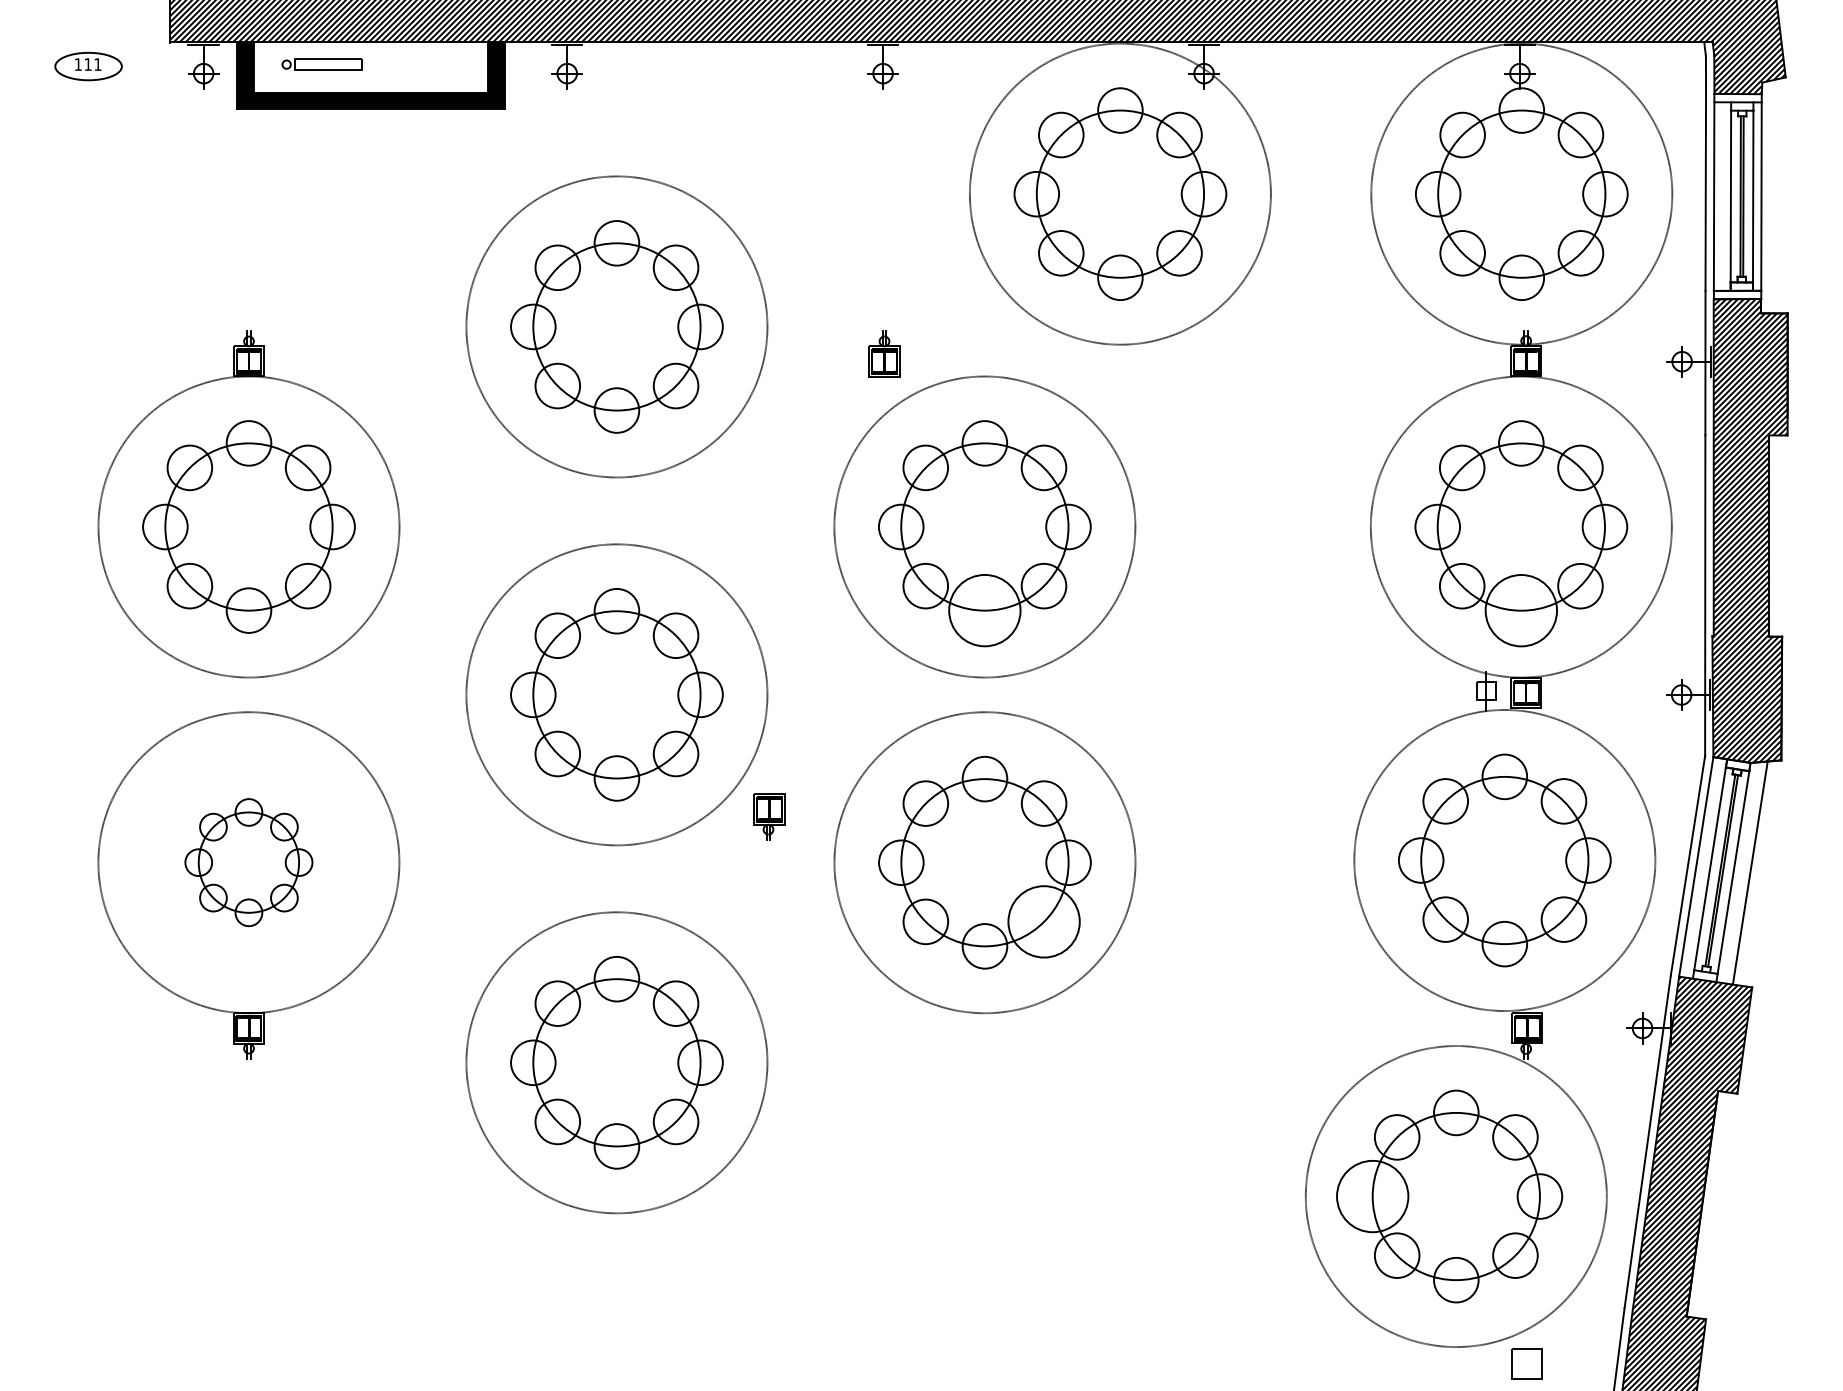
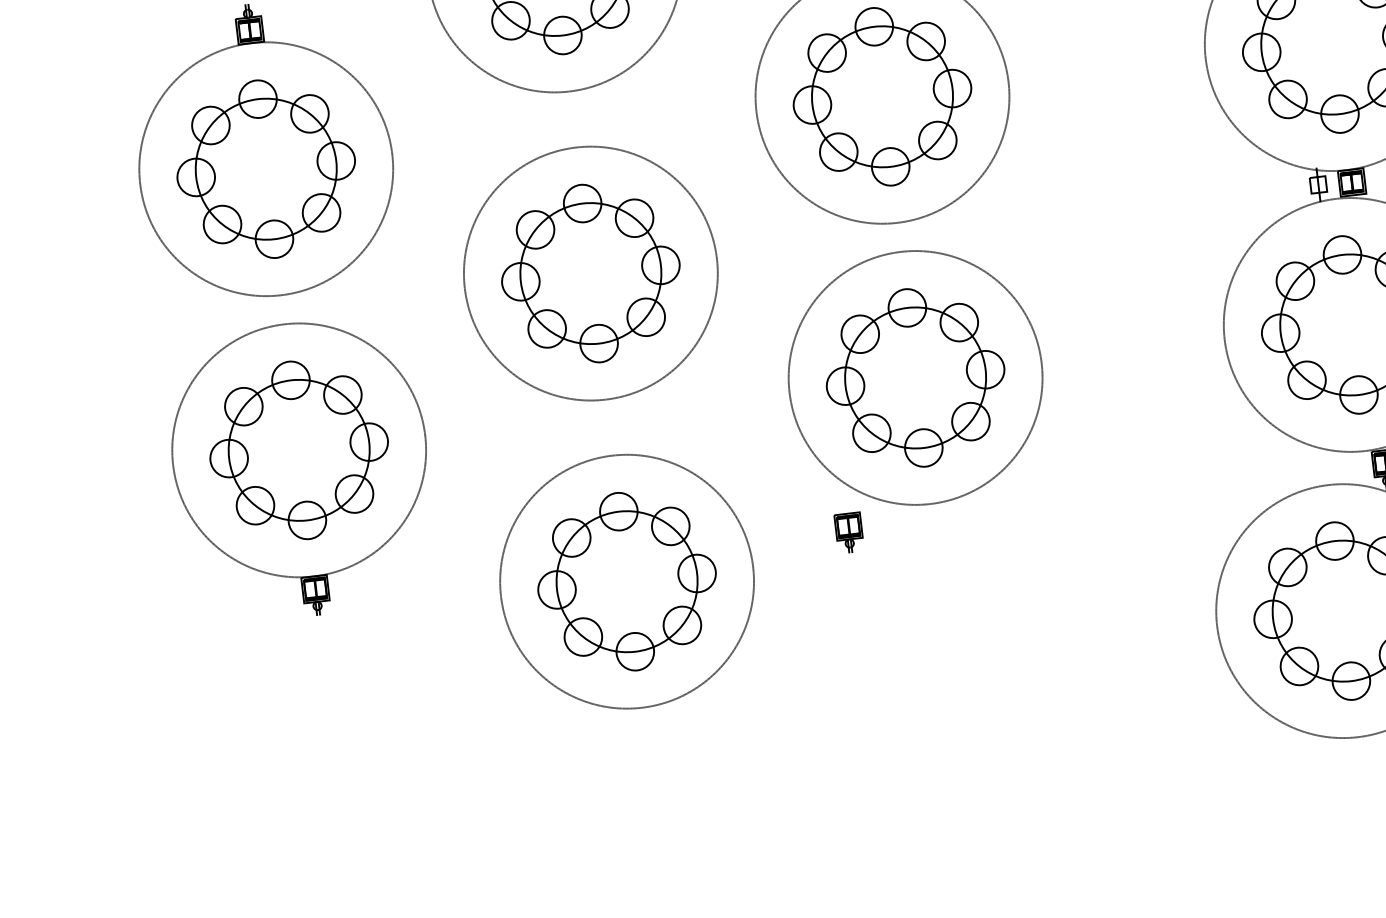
circle: (984, 610) -> (890, 166), size x0.62
circle: (1521, 610) -> (1340, 113), size x0.62
part: (769, 816) -> (849, 532), moved
part: (248, 862) -> (298, 450), size x1.67
circle: (1043, 921) -> (970, 421), size x0.62
circle: (1372, 1196) -> (1272, 619), size x0.62

